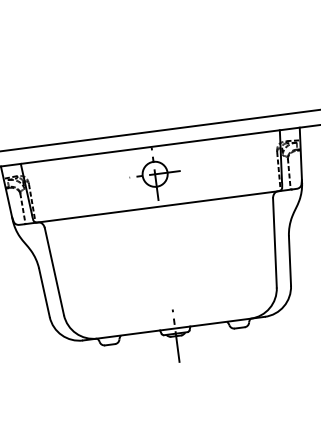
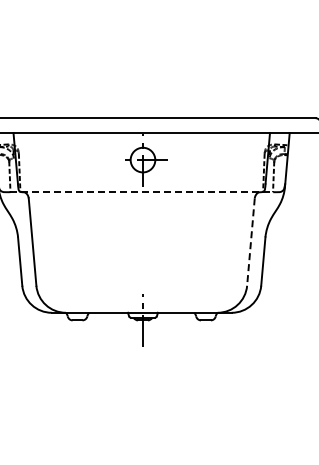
line: (158, 207) -> (142, 192), solid -> dashed
line: (274, 243) -> (250, 242), solid -> dashed

